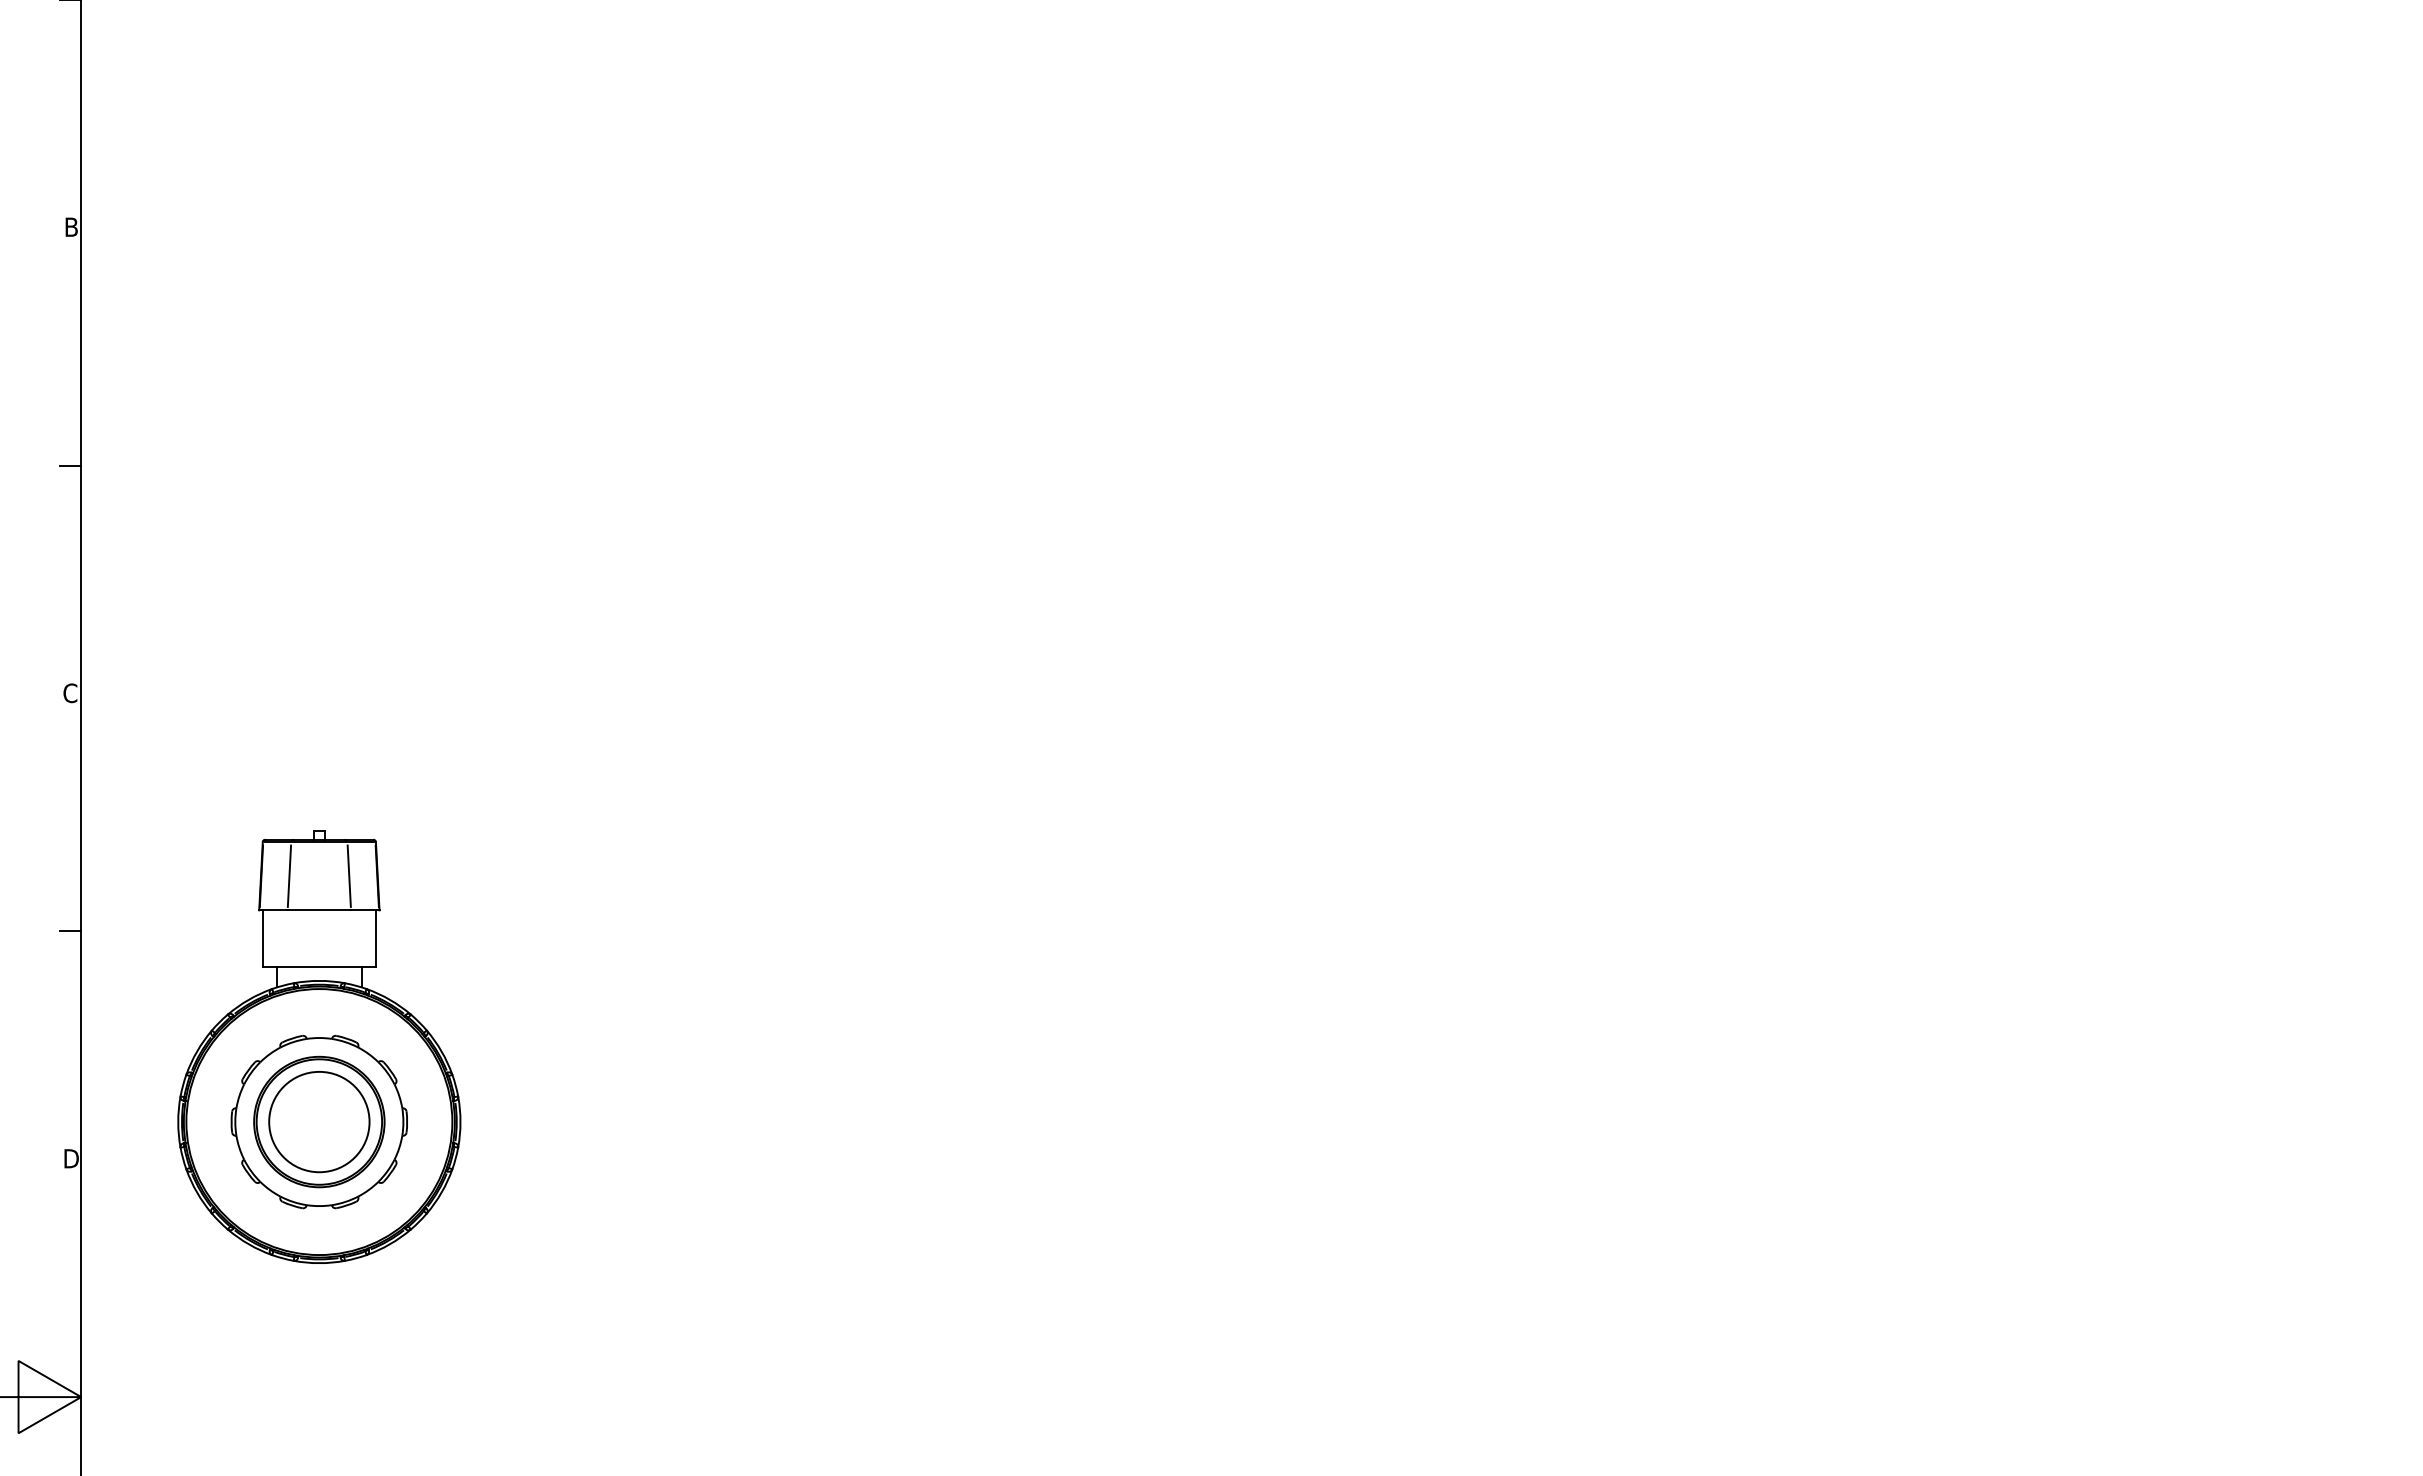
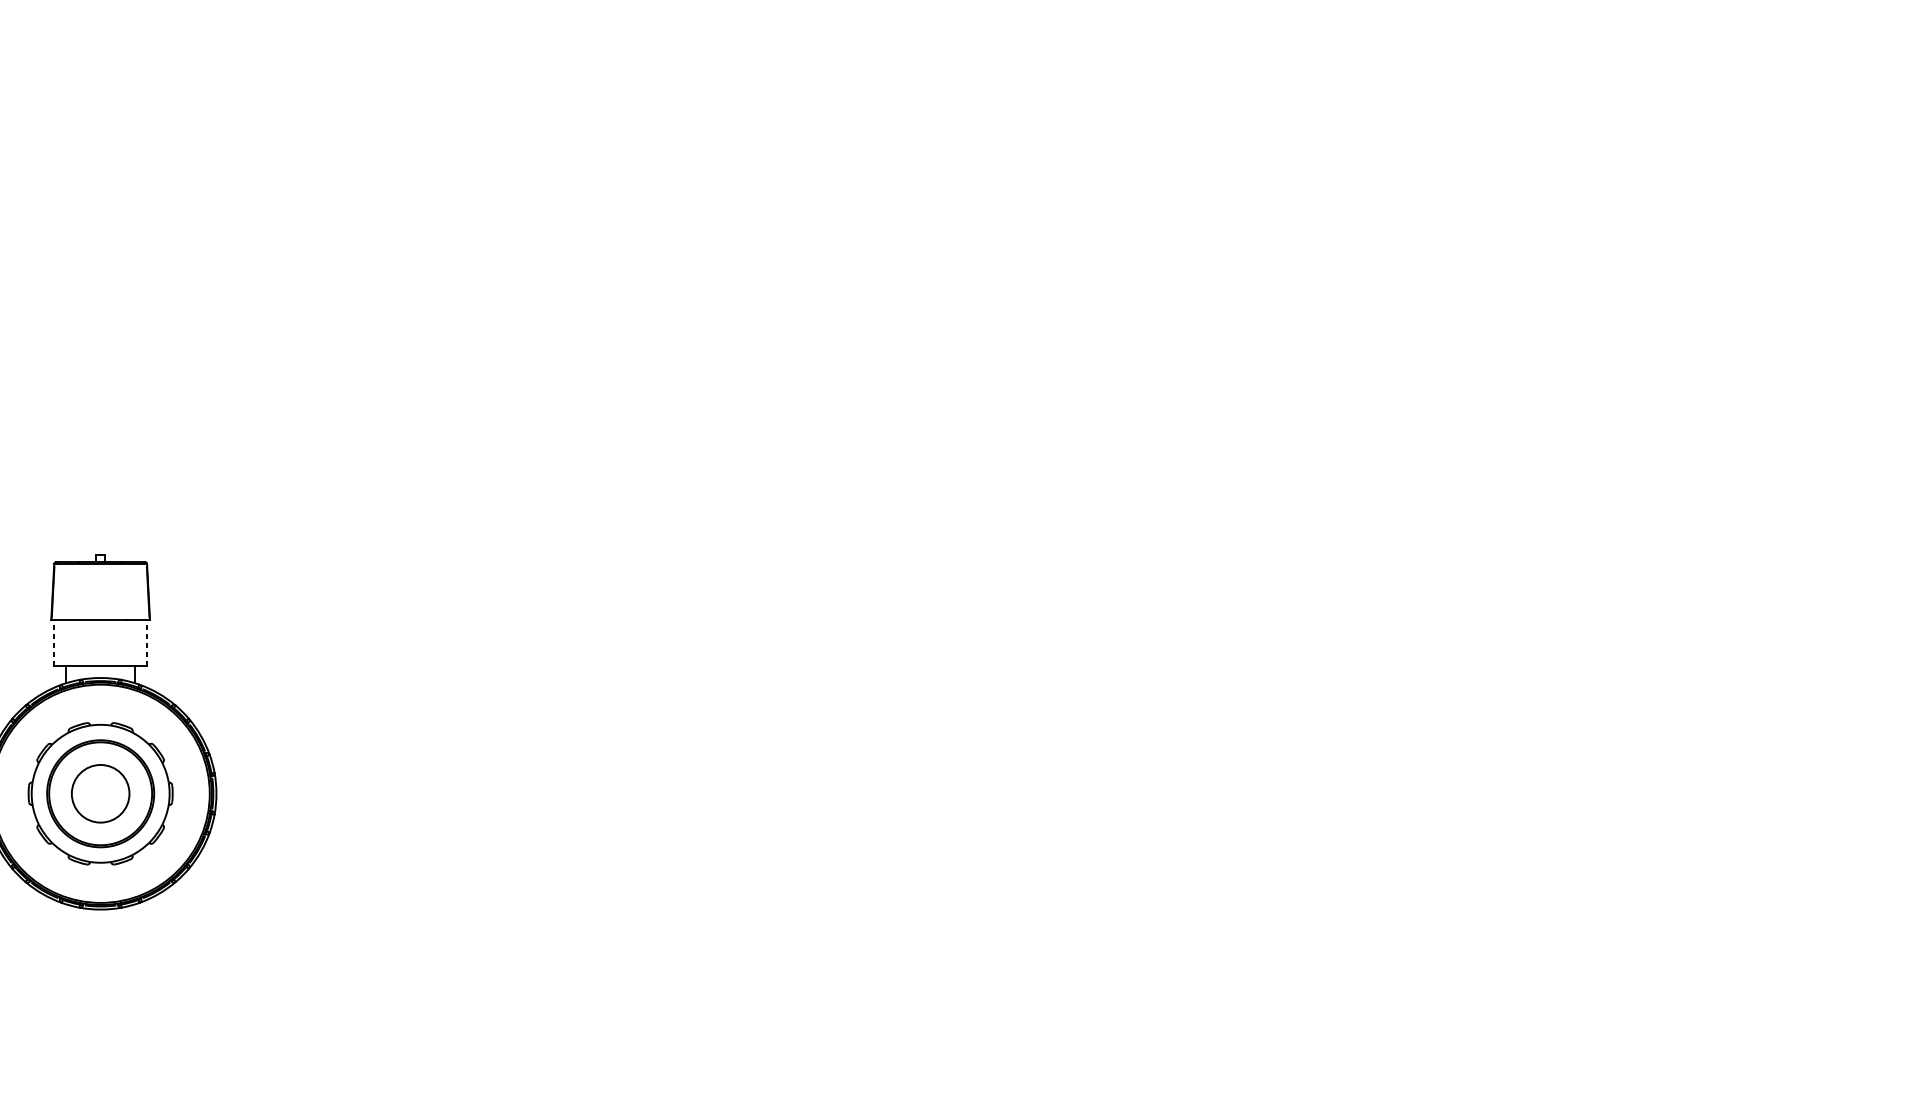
line: (289, 875) -> (76, 591), removed
line: (348, 875) -> (124, 591), removed
line: (262, 938) -> (53, 643), solid -> dashed
line: (375, 938) -> (146, 643), solid -> dashed
circle: (319, 1121) -> (100, 793), size x0.7

